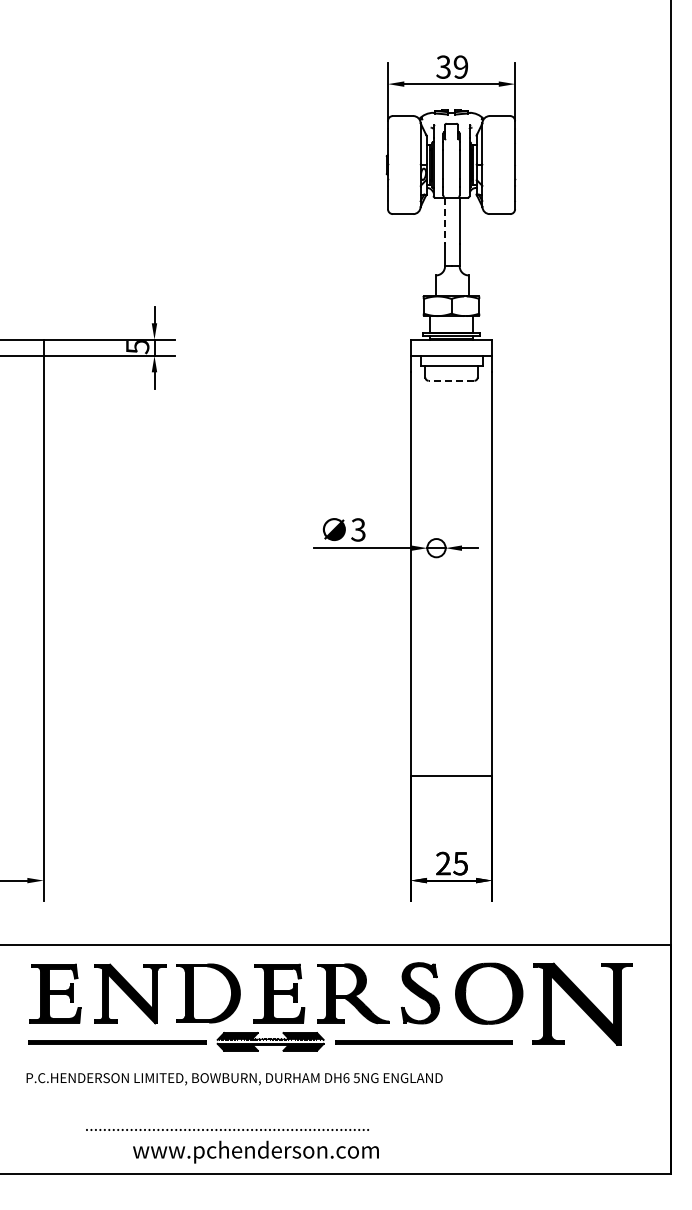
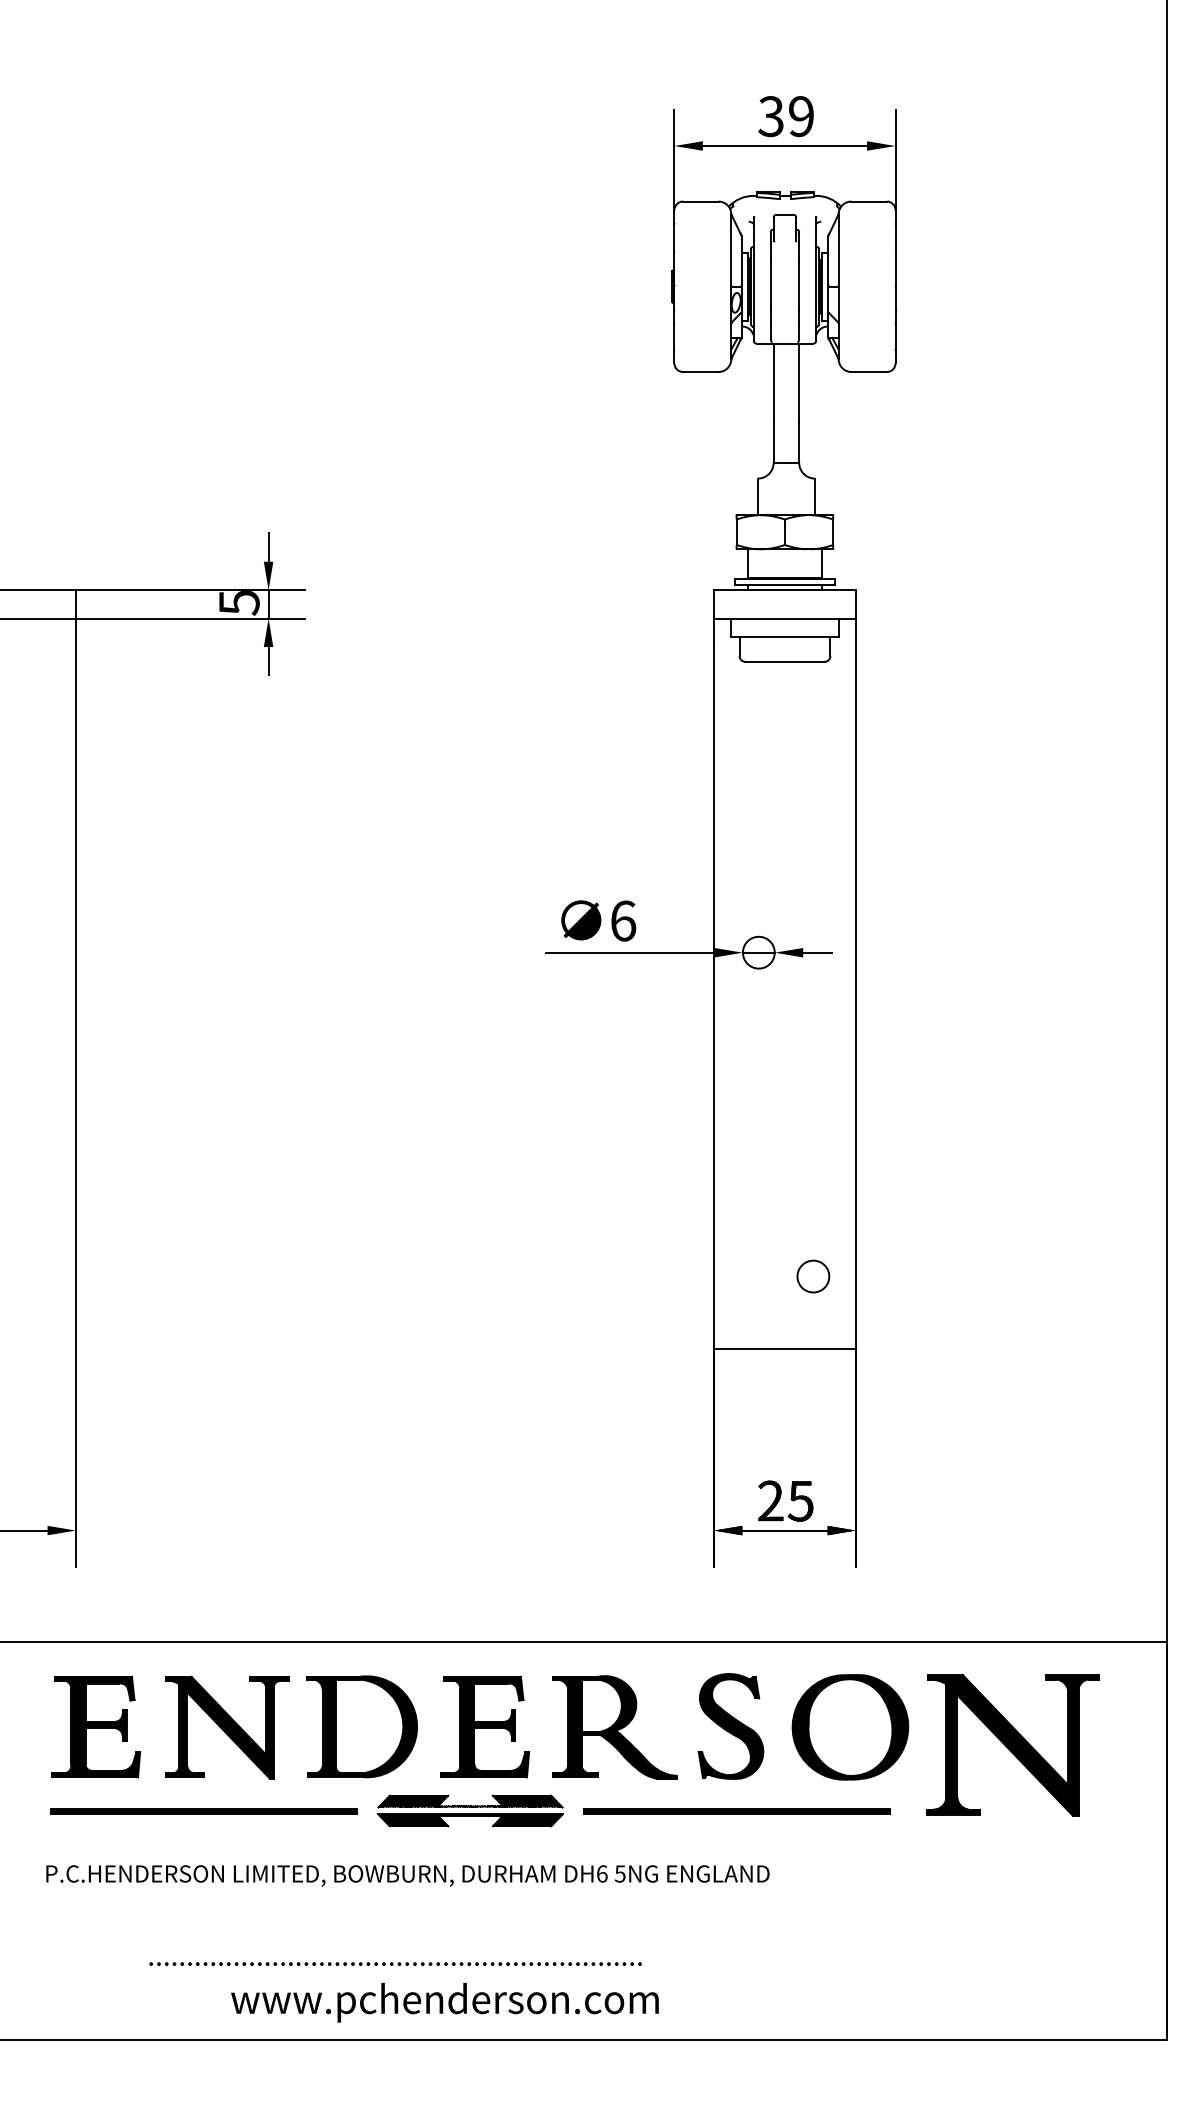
line: (445, 220) -> (774, 383), dashed -> solid
line: (451, 380) -> (784, 661), dashed -> solid
text: (358, 529) -> (623, 920), 3 -> 6
circle: (467, 734) -> (812, 1276), added

